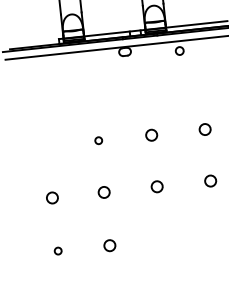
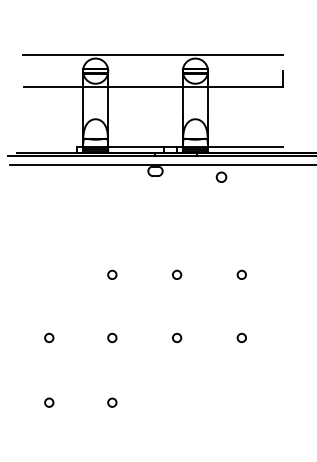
circle: (204, 129) -> (241, 274), size x0.62
circle: (152, 134) -> (177, 274), size x0.62
circle: (210, 180) -> (241, 337), size x0.62
circle: (157, 186) -> (177, 337), size x0.62
circle: (104, 192) -> (112, 337), size x0.62
circle: (52, 197) -> (49, 337), size x0.62
circle: (110, 245) -> (112, 402), size x0.62

